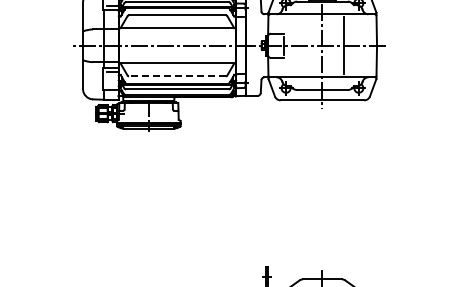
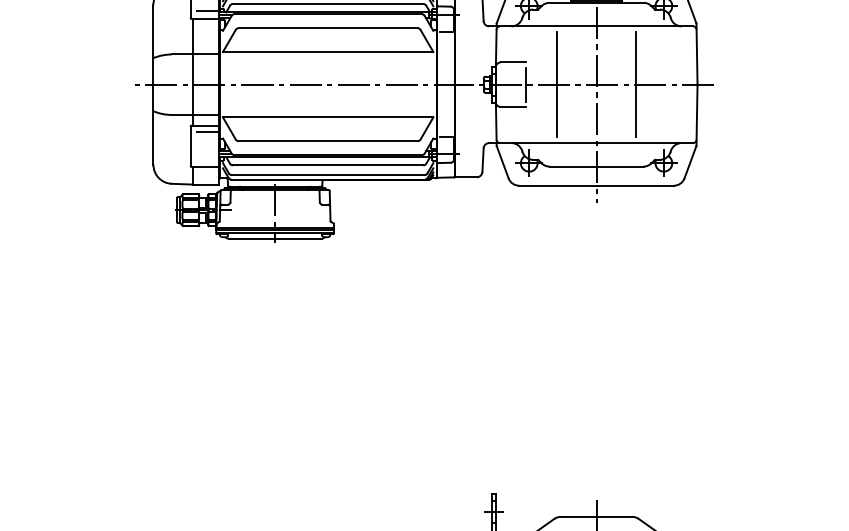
line: (301, 45) -> (557, 84), added
line: (176, 76) -> (326, 141), dashed -> solid

